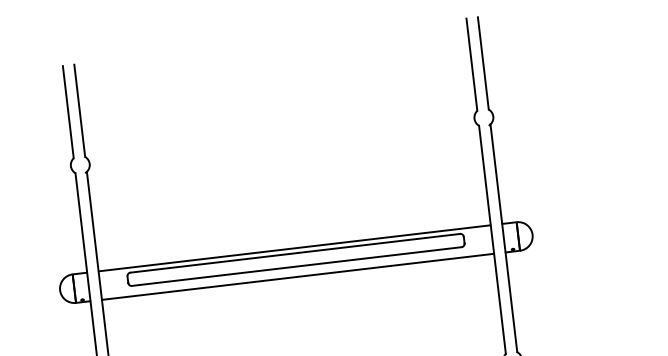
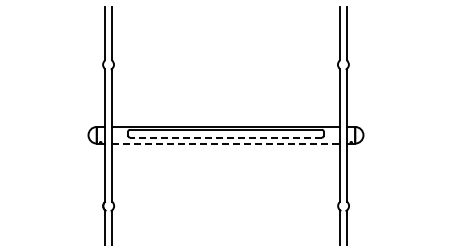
line: (295, 266) -> (225, 137), solid -> dashed
line: (297, 276) -> (225, 143), solid -> dashed

